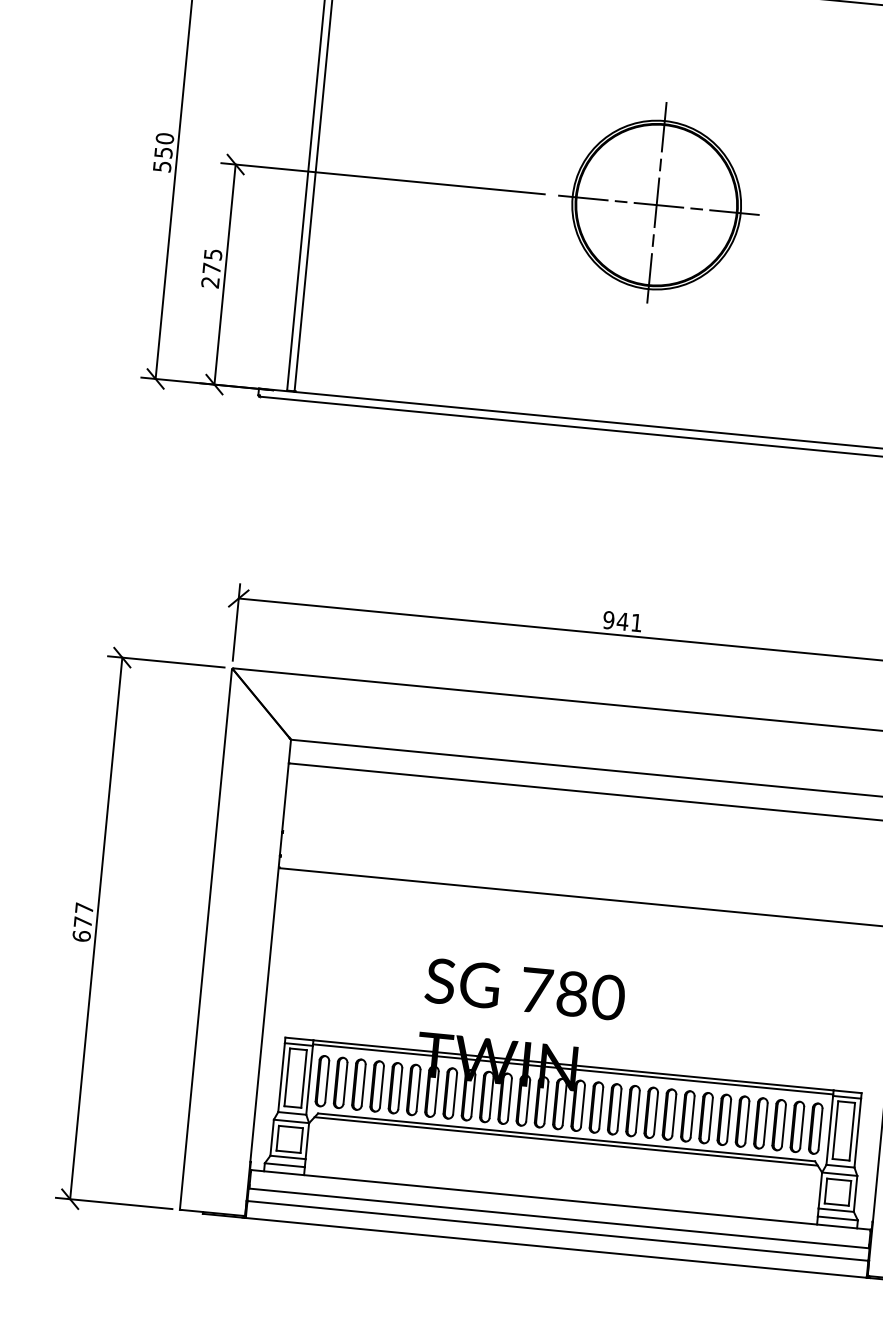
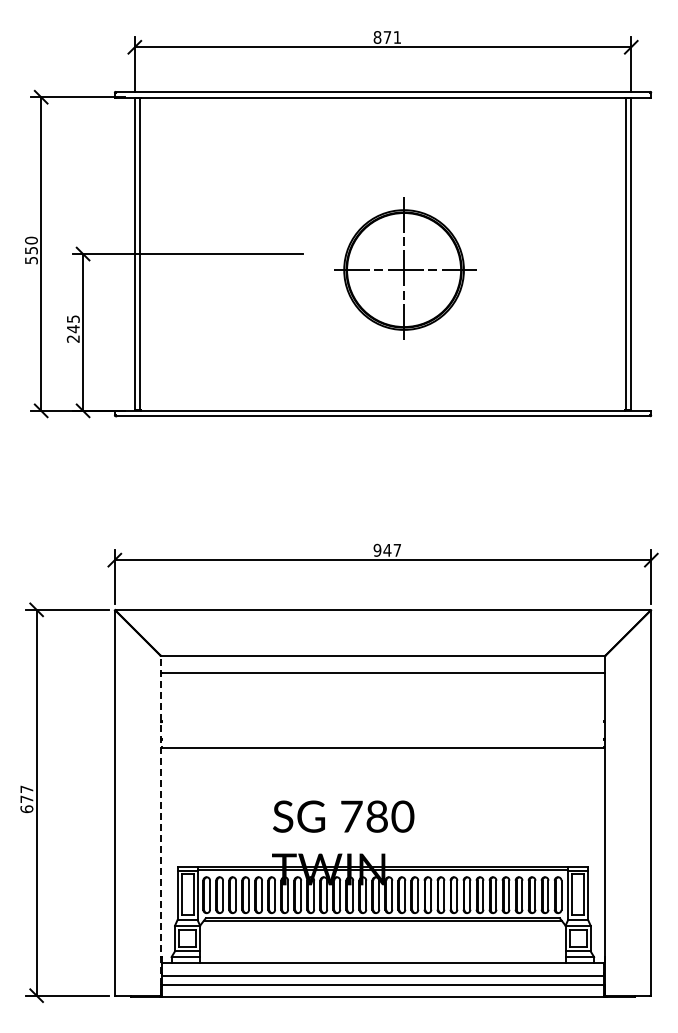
part: (658, 203) -> (405, 268), moved
text: (211, 269) -> (73, 329), 275 -> 245
text: (635, 623) -> (396, 550), 941 -> 947
line: (268, 978) -> (161, 826), solid -> dashed

